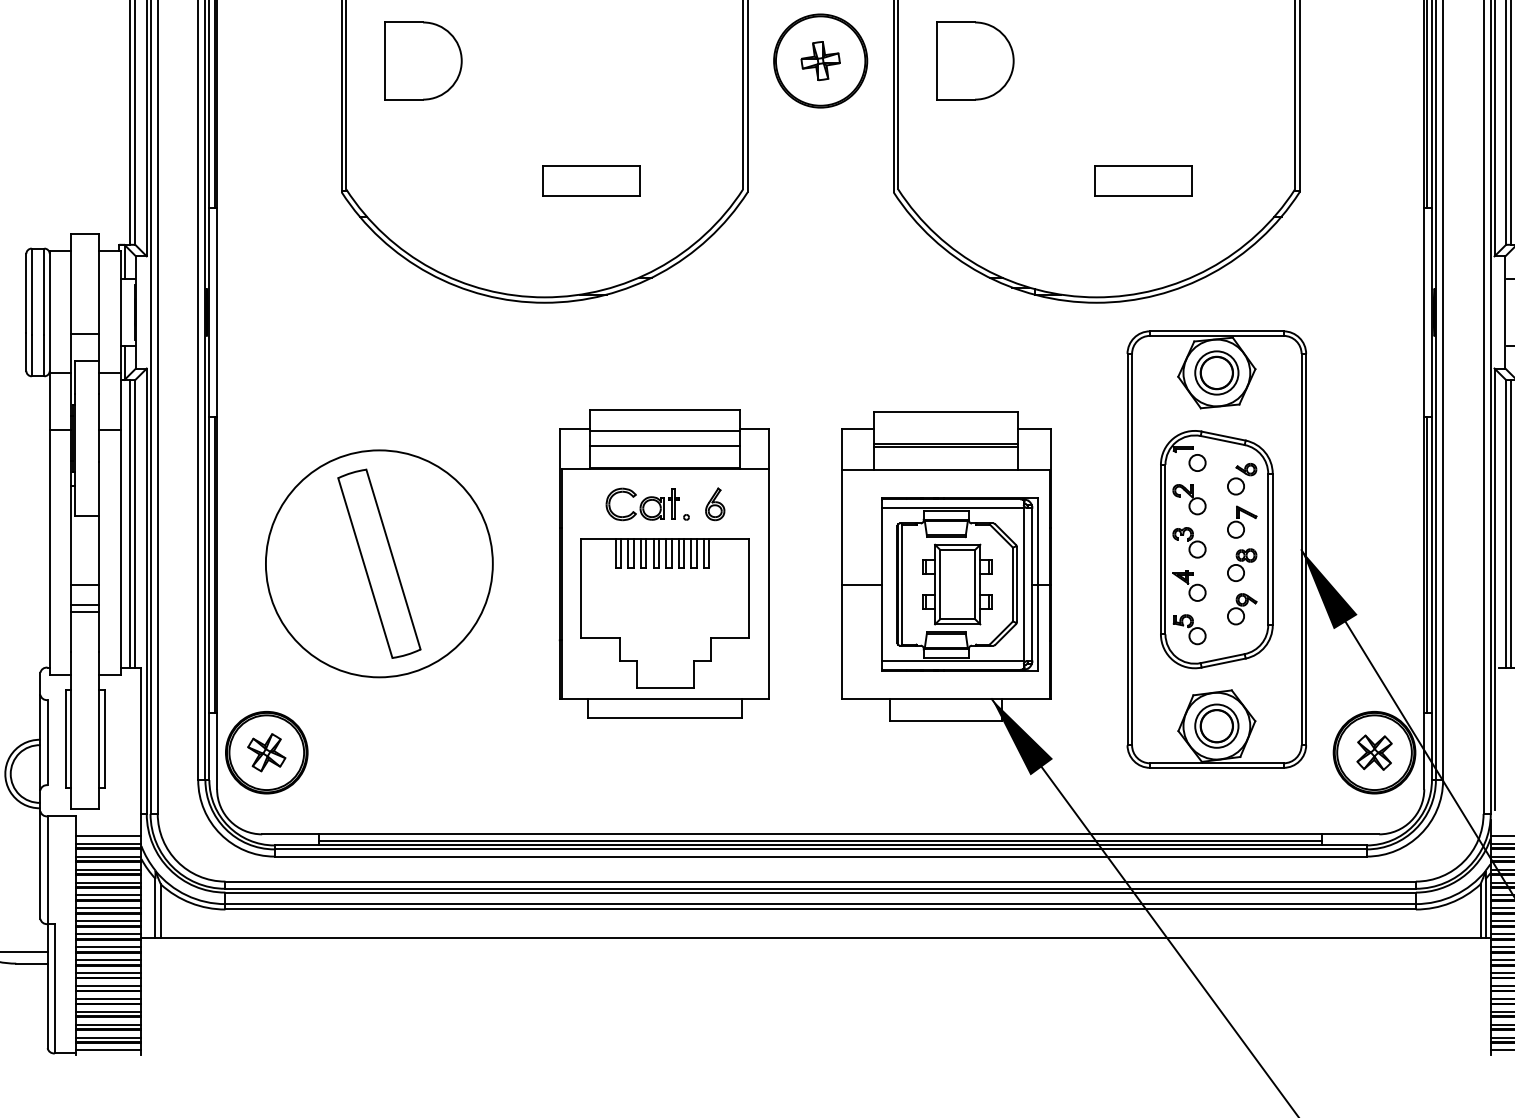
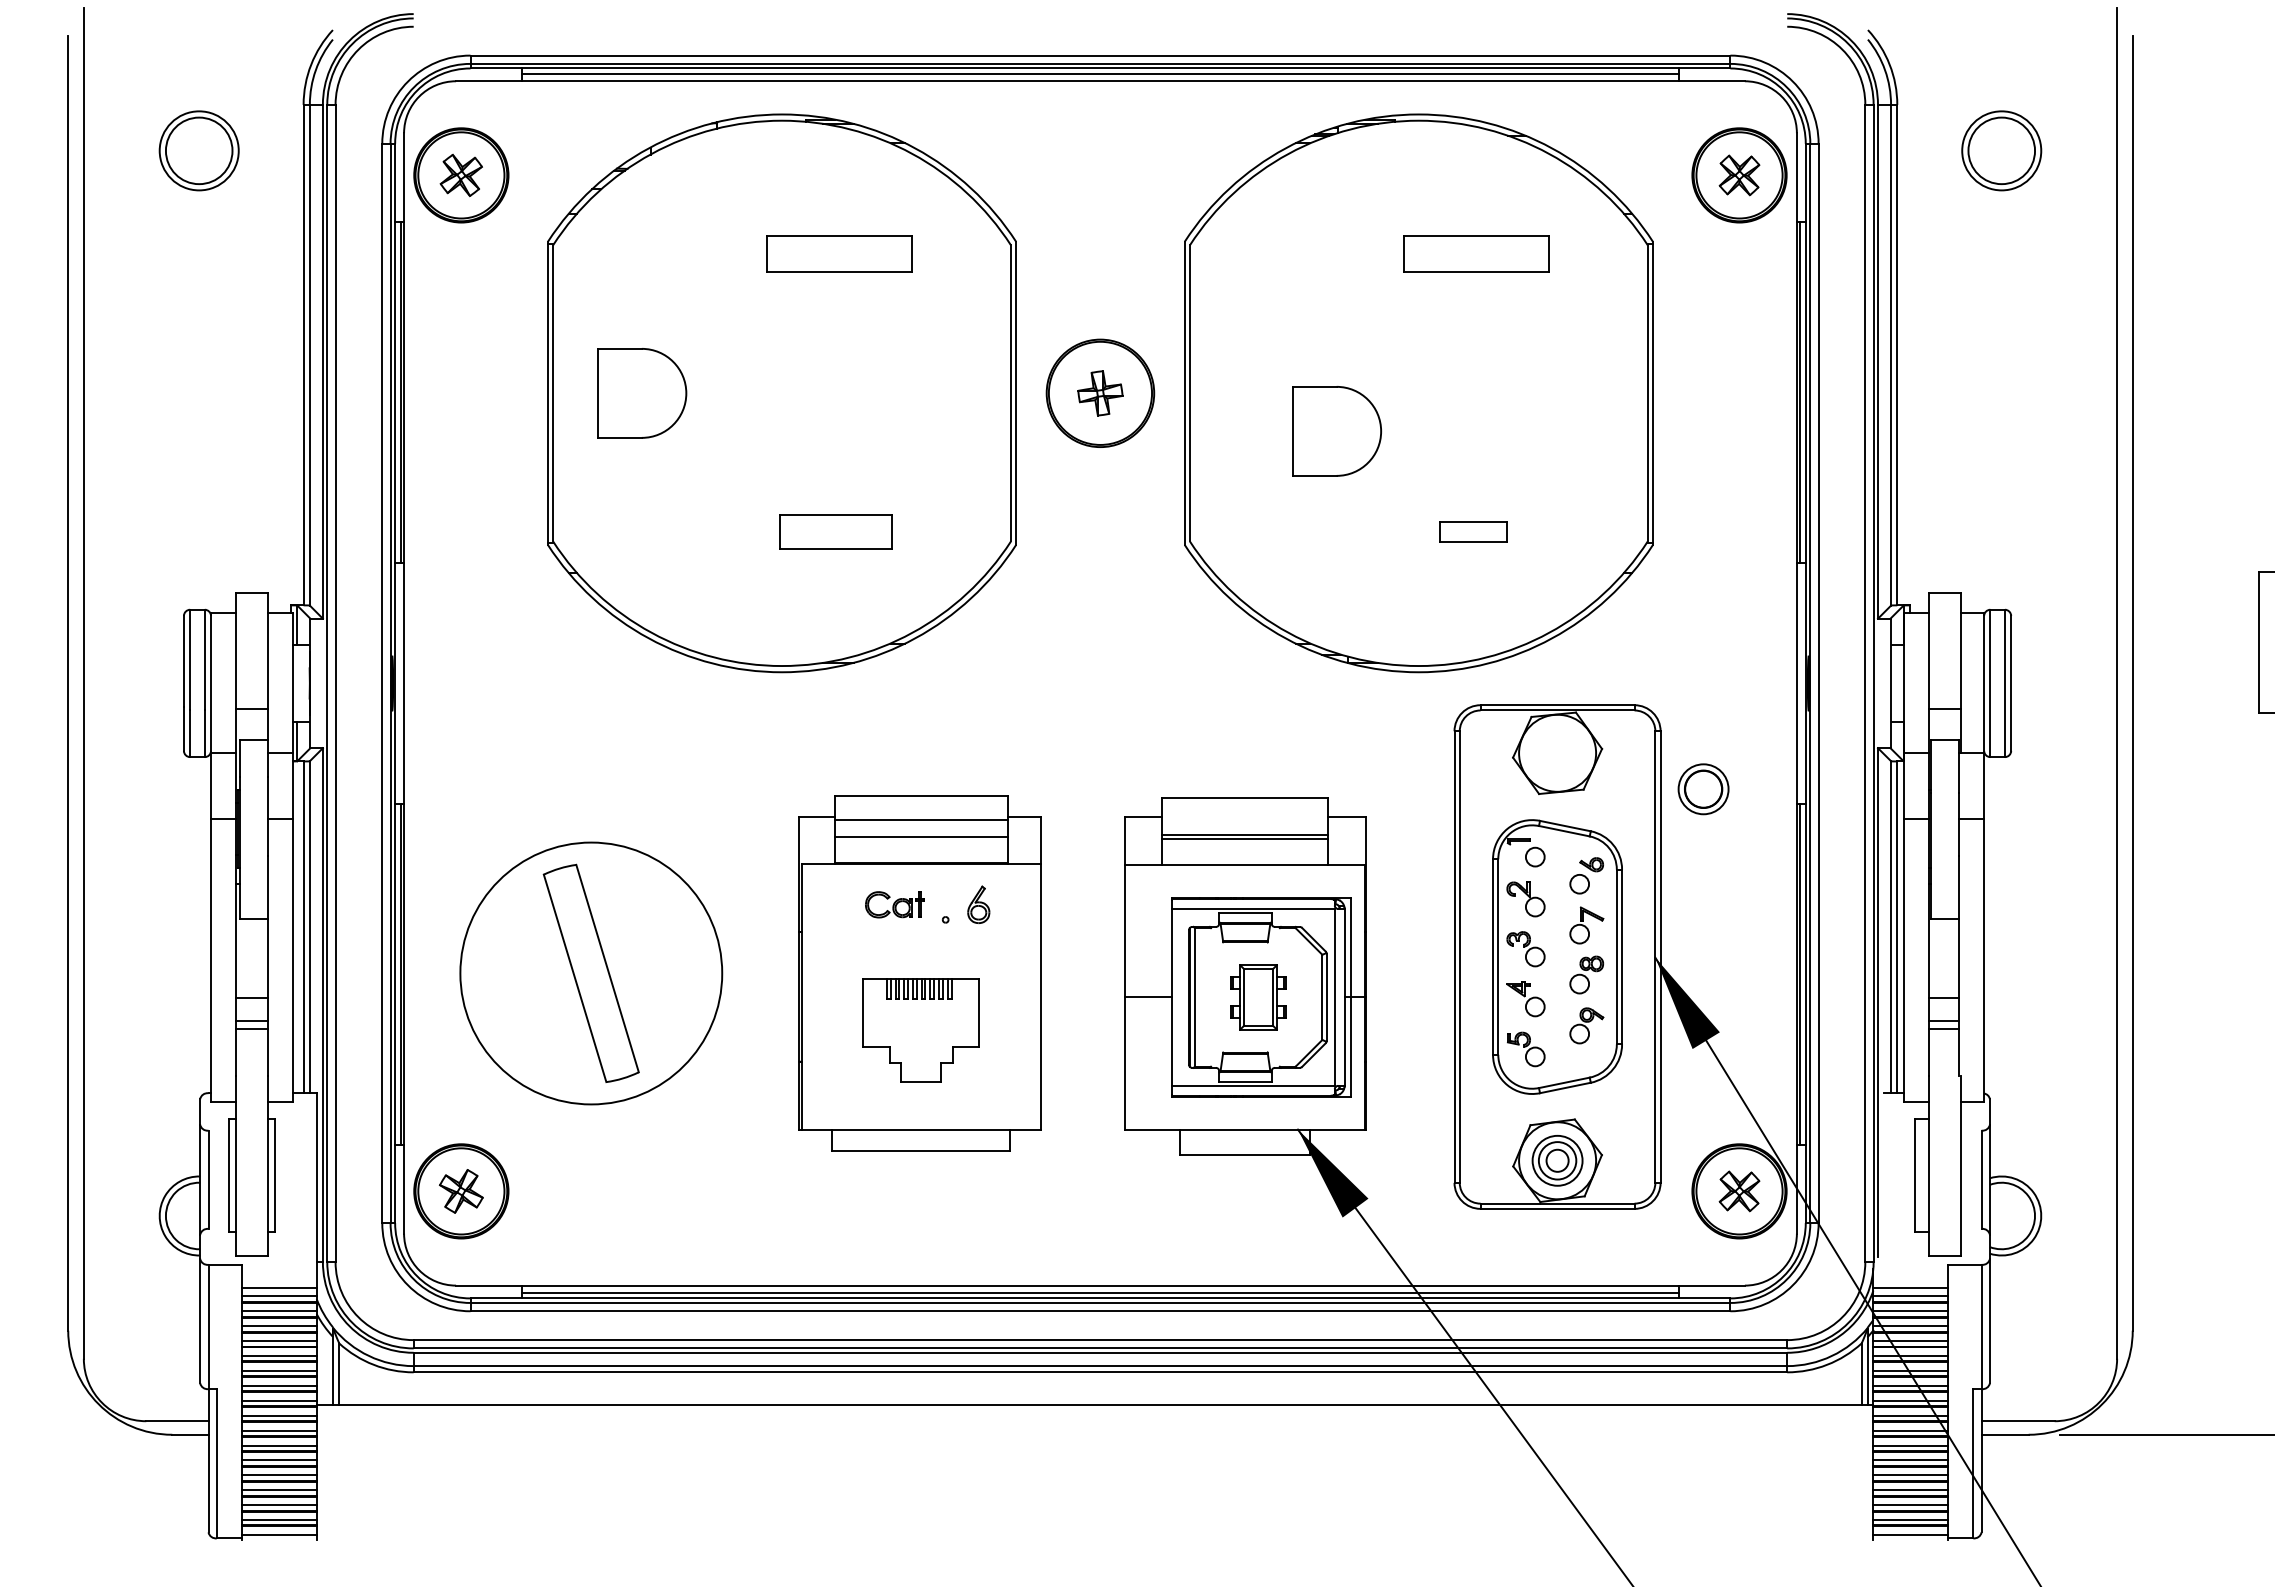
part: (975, 61) -> (1337, 431), moved
part: (1143, 180) -> (1472, 531), size x0.6
part: (1216, 373) -> (1703, 789), moved
part: (642, 504) -> (894, 904), size x0.7
part: (957, 584) -> (1258, 997), size x0.7
part: (664, 613) -> (920, 1030), size x0.6
circle: (1216, 725) -> (1557, 1160), size x0.6

